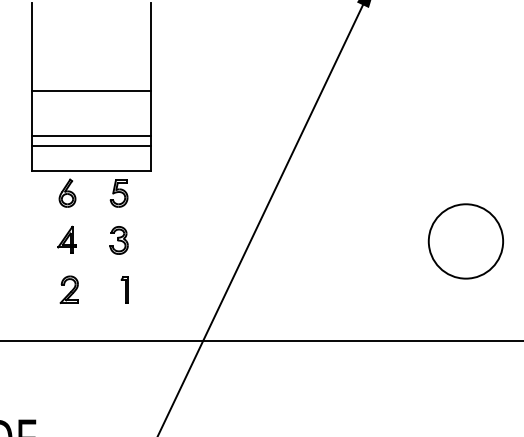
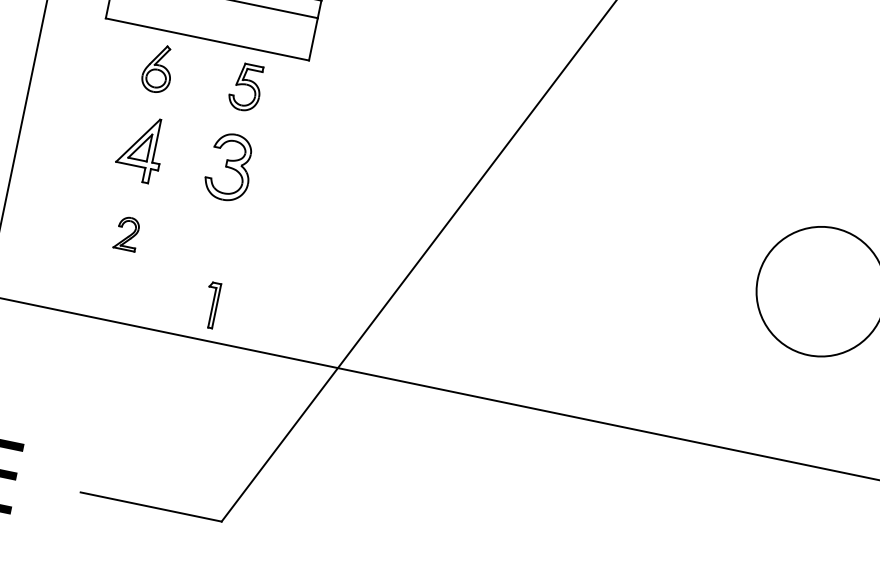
part: (66, 239) -> (140, 147), size x1.4
part: (118, 240) -> (228, 167), size x1.4
part: (68, 289) -> (125, 233), size x0.7
part: (124, 289) -> (210, 304), moved

